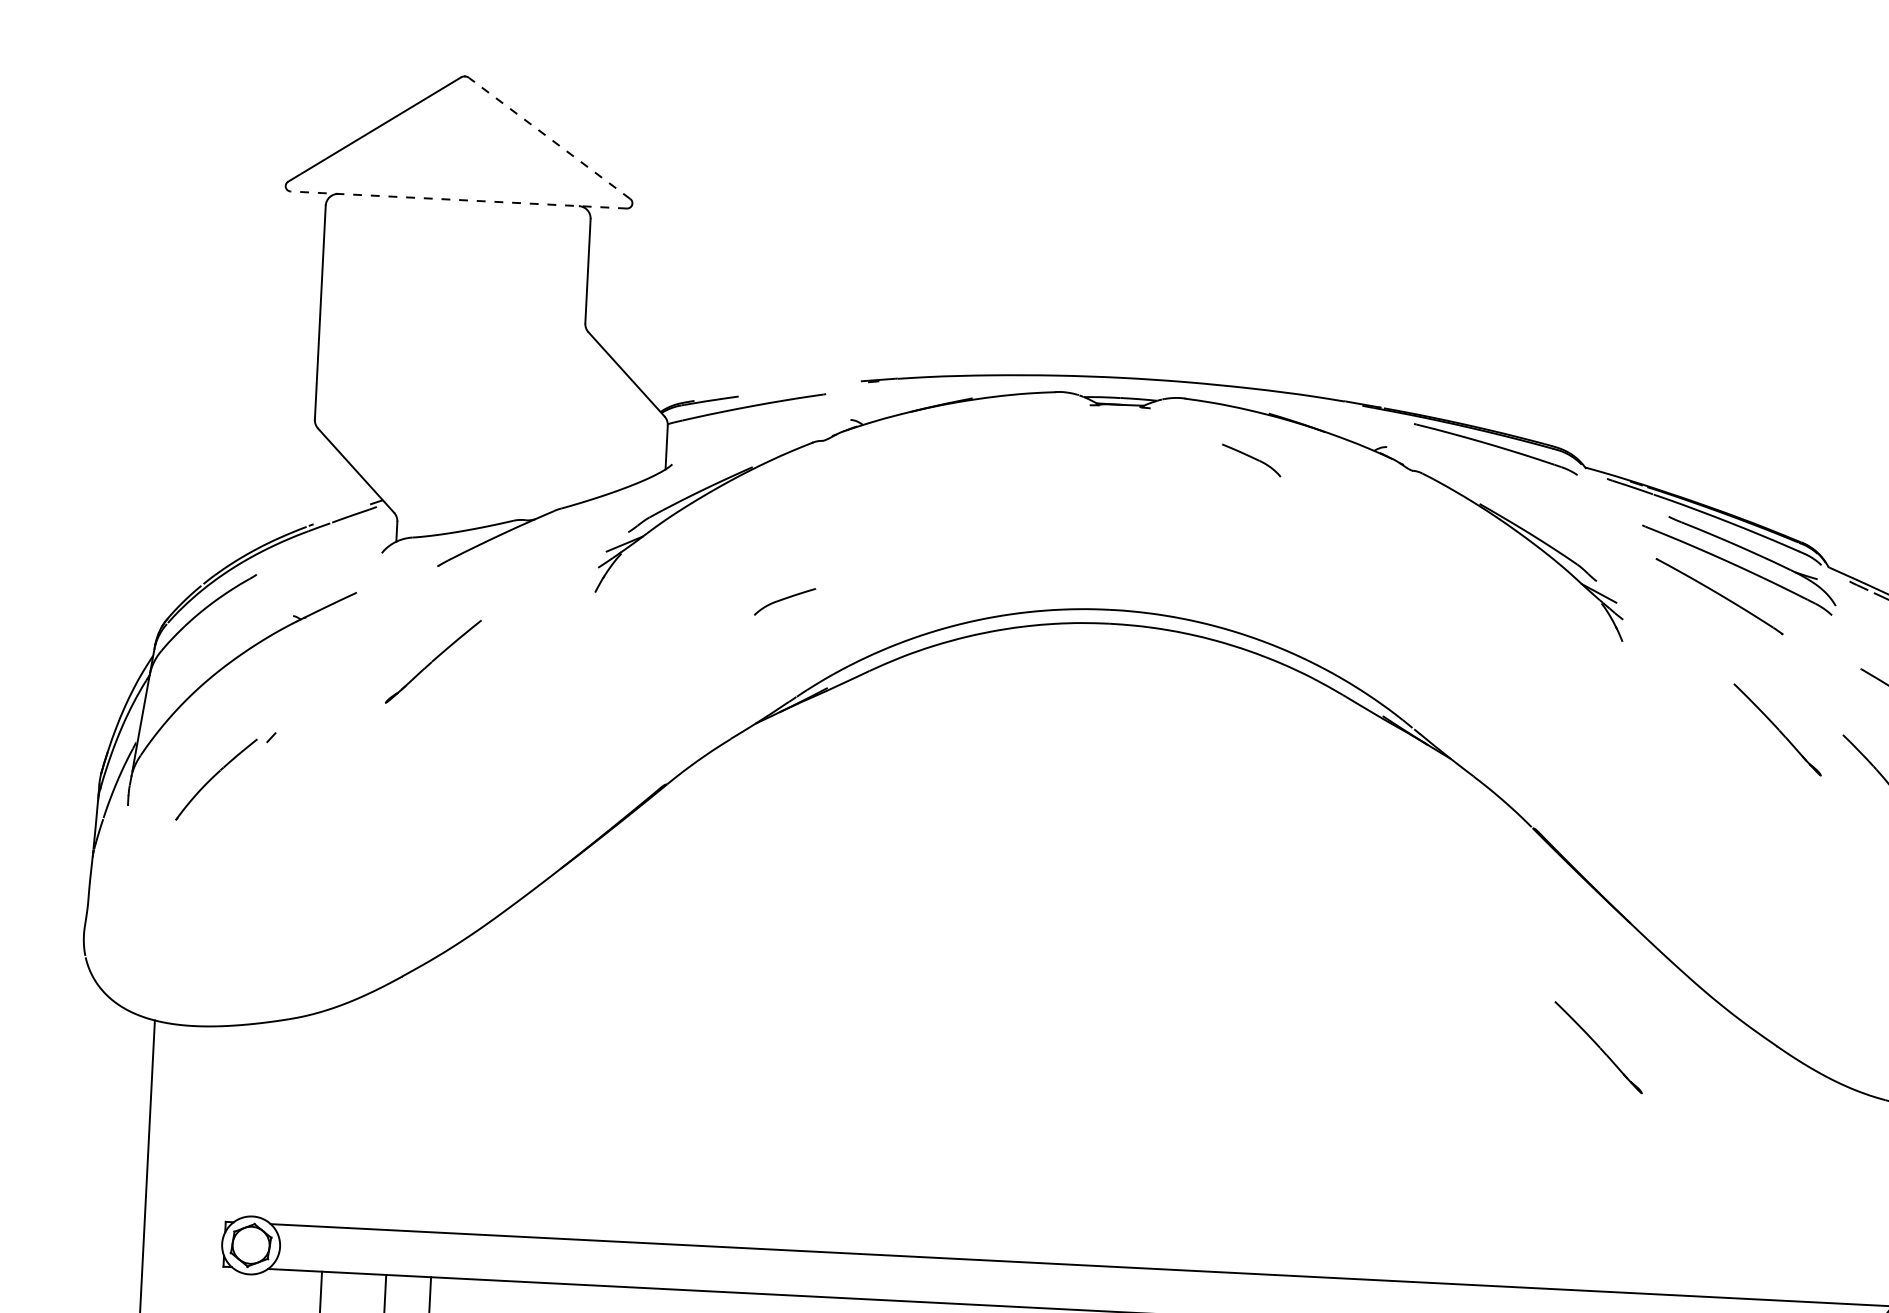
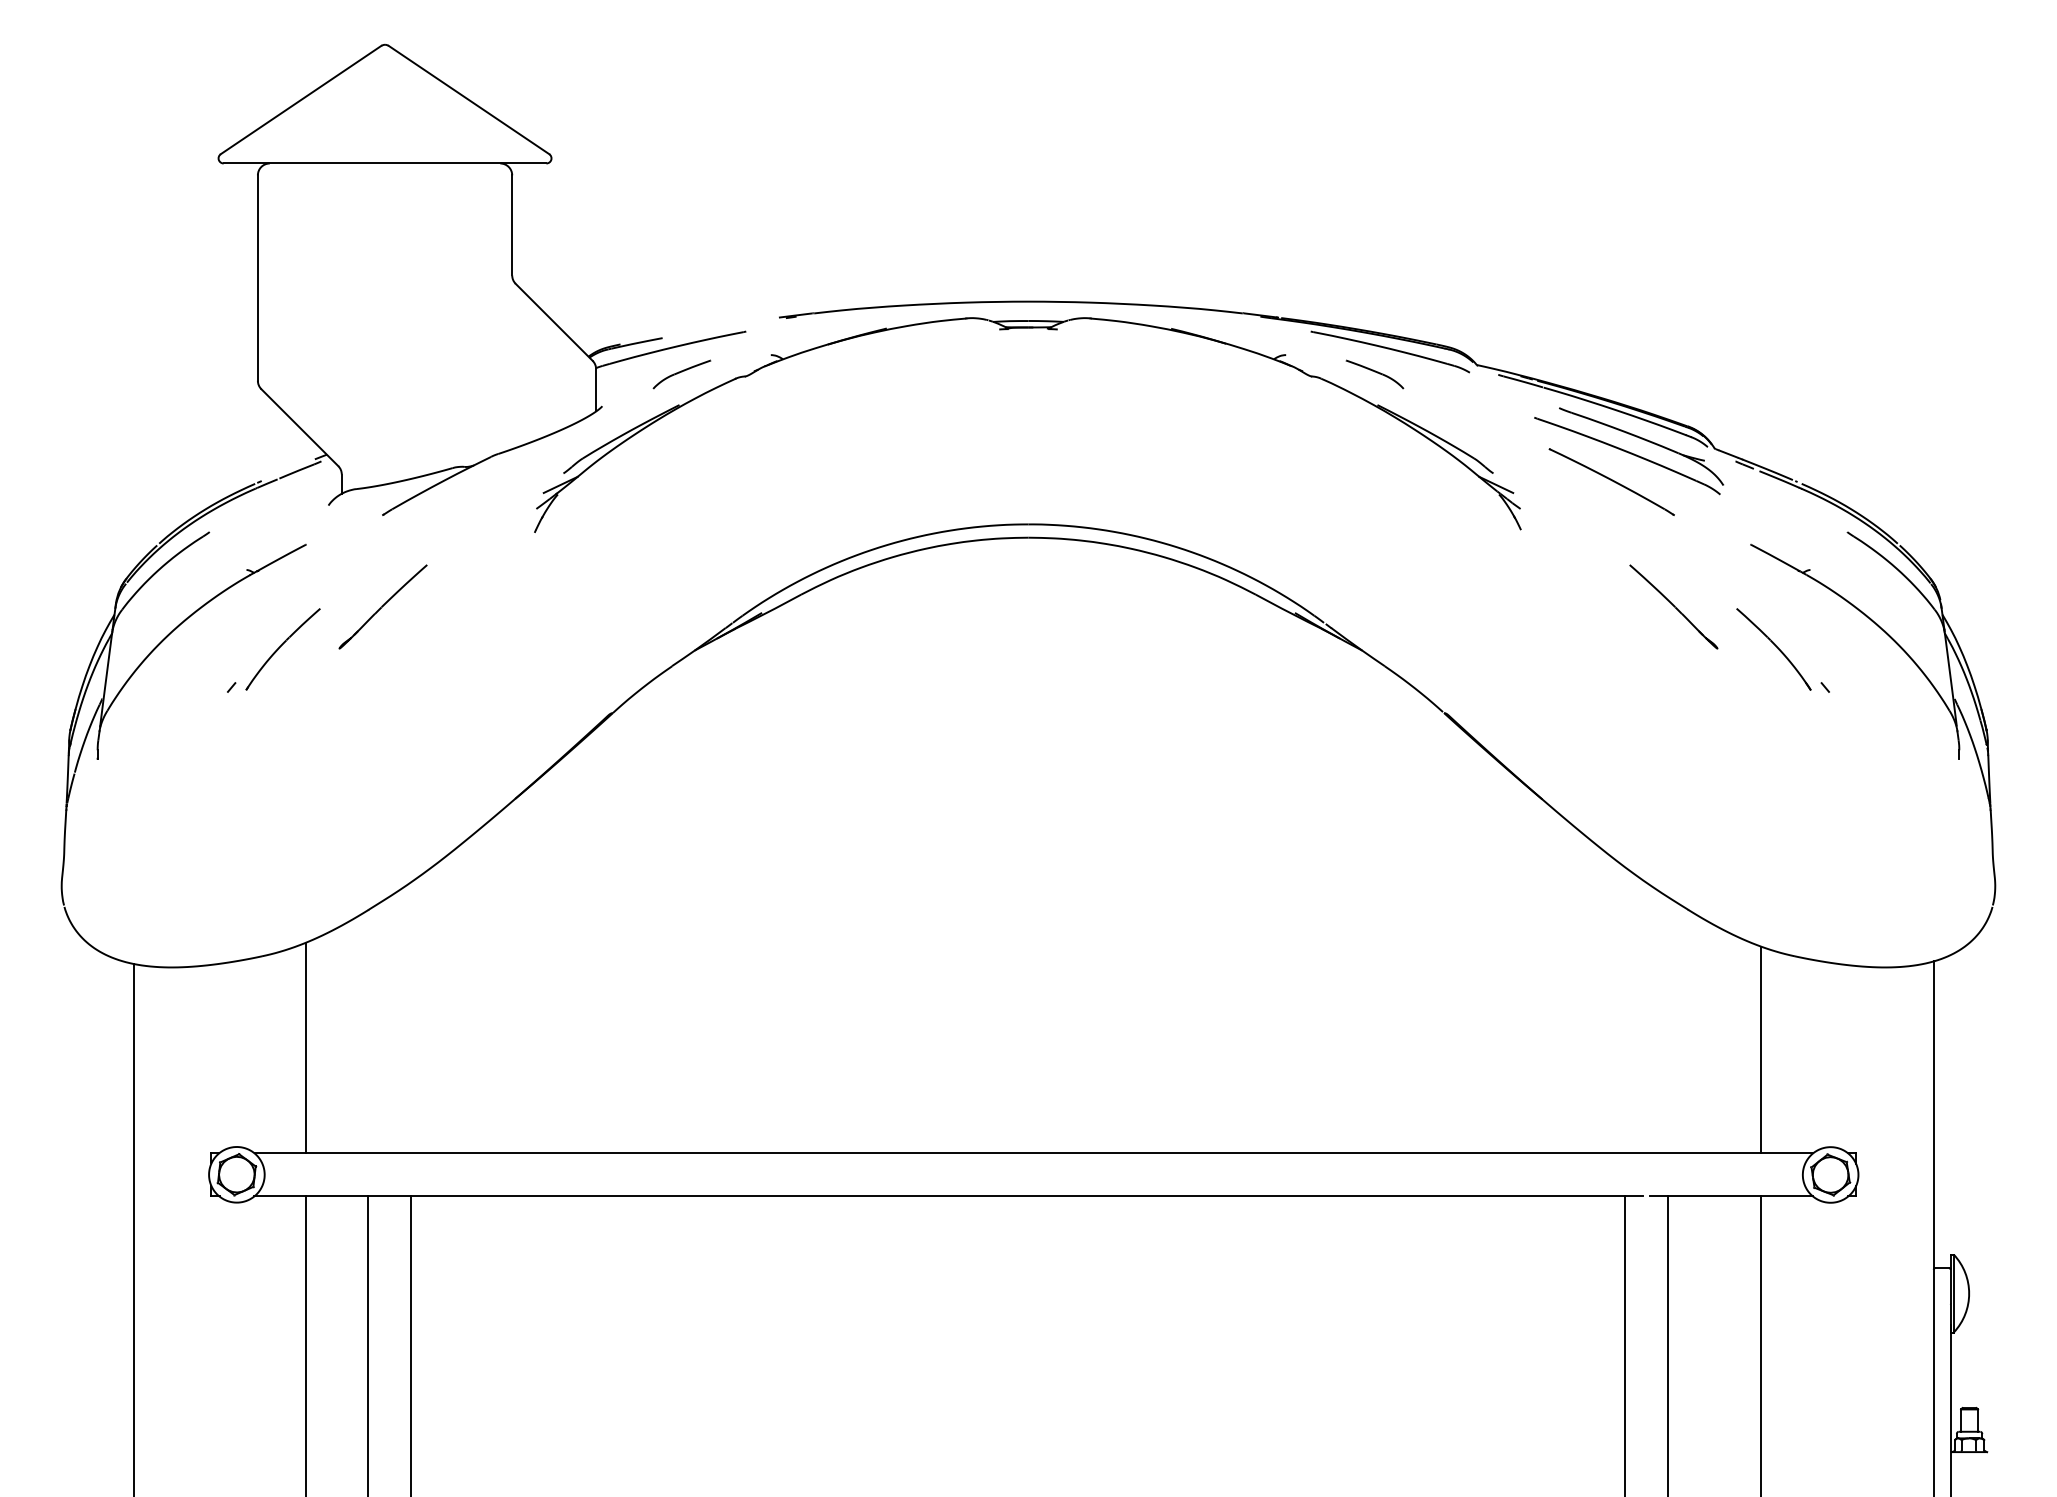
line: (550, 138) -> (469, 100), dashed -> solid
line: (458, 200) -> (384, 163), dashed -> solid
part: (1251, 460) -> (1374, 374), moved
part: (784, 601) -> (681, 374), moved
part: (215, 779) -> (282, 649), moved
part: (1598, 1047) -> (1517, 919), removed
line: (330, 1116) -> (306, 1047), added
line: (1845, 1195) -> (1761, 1049), added

